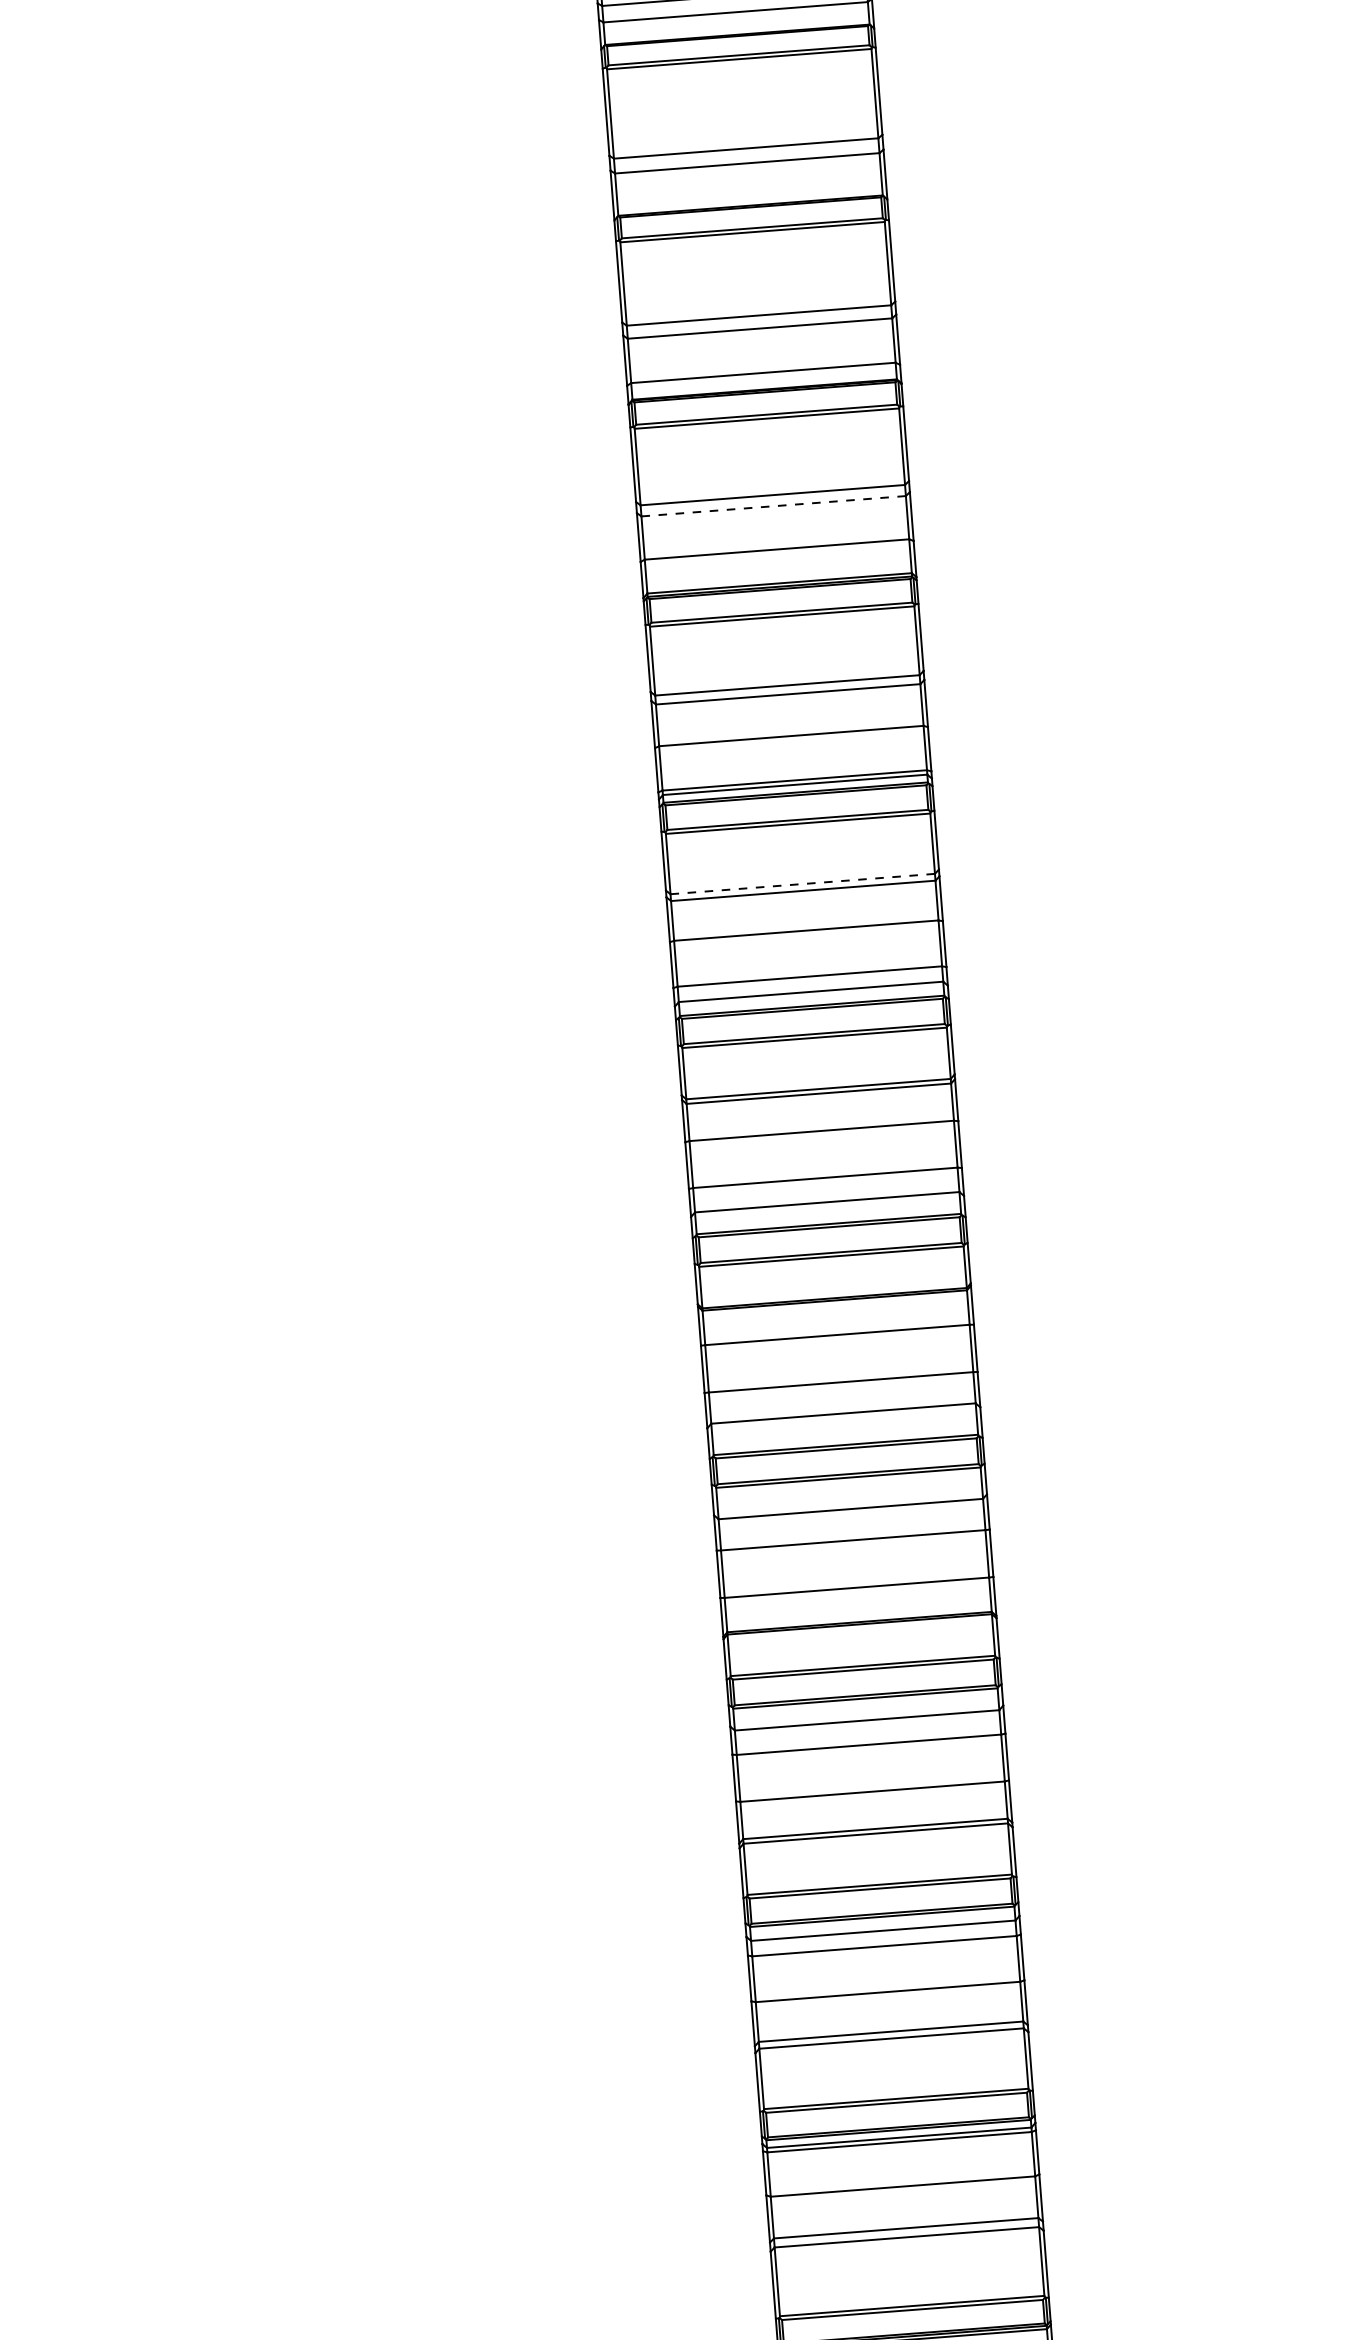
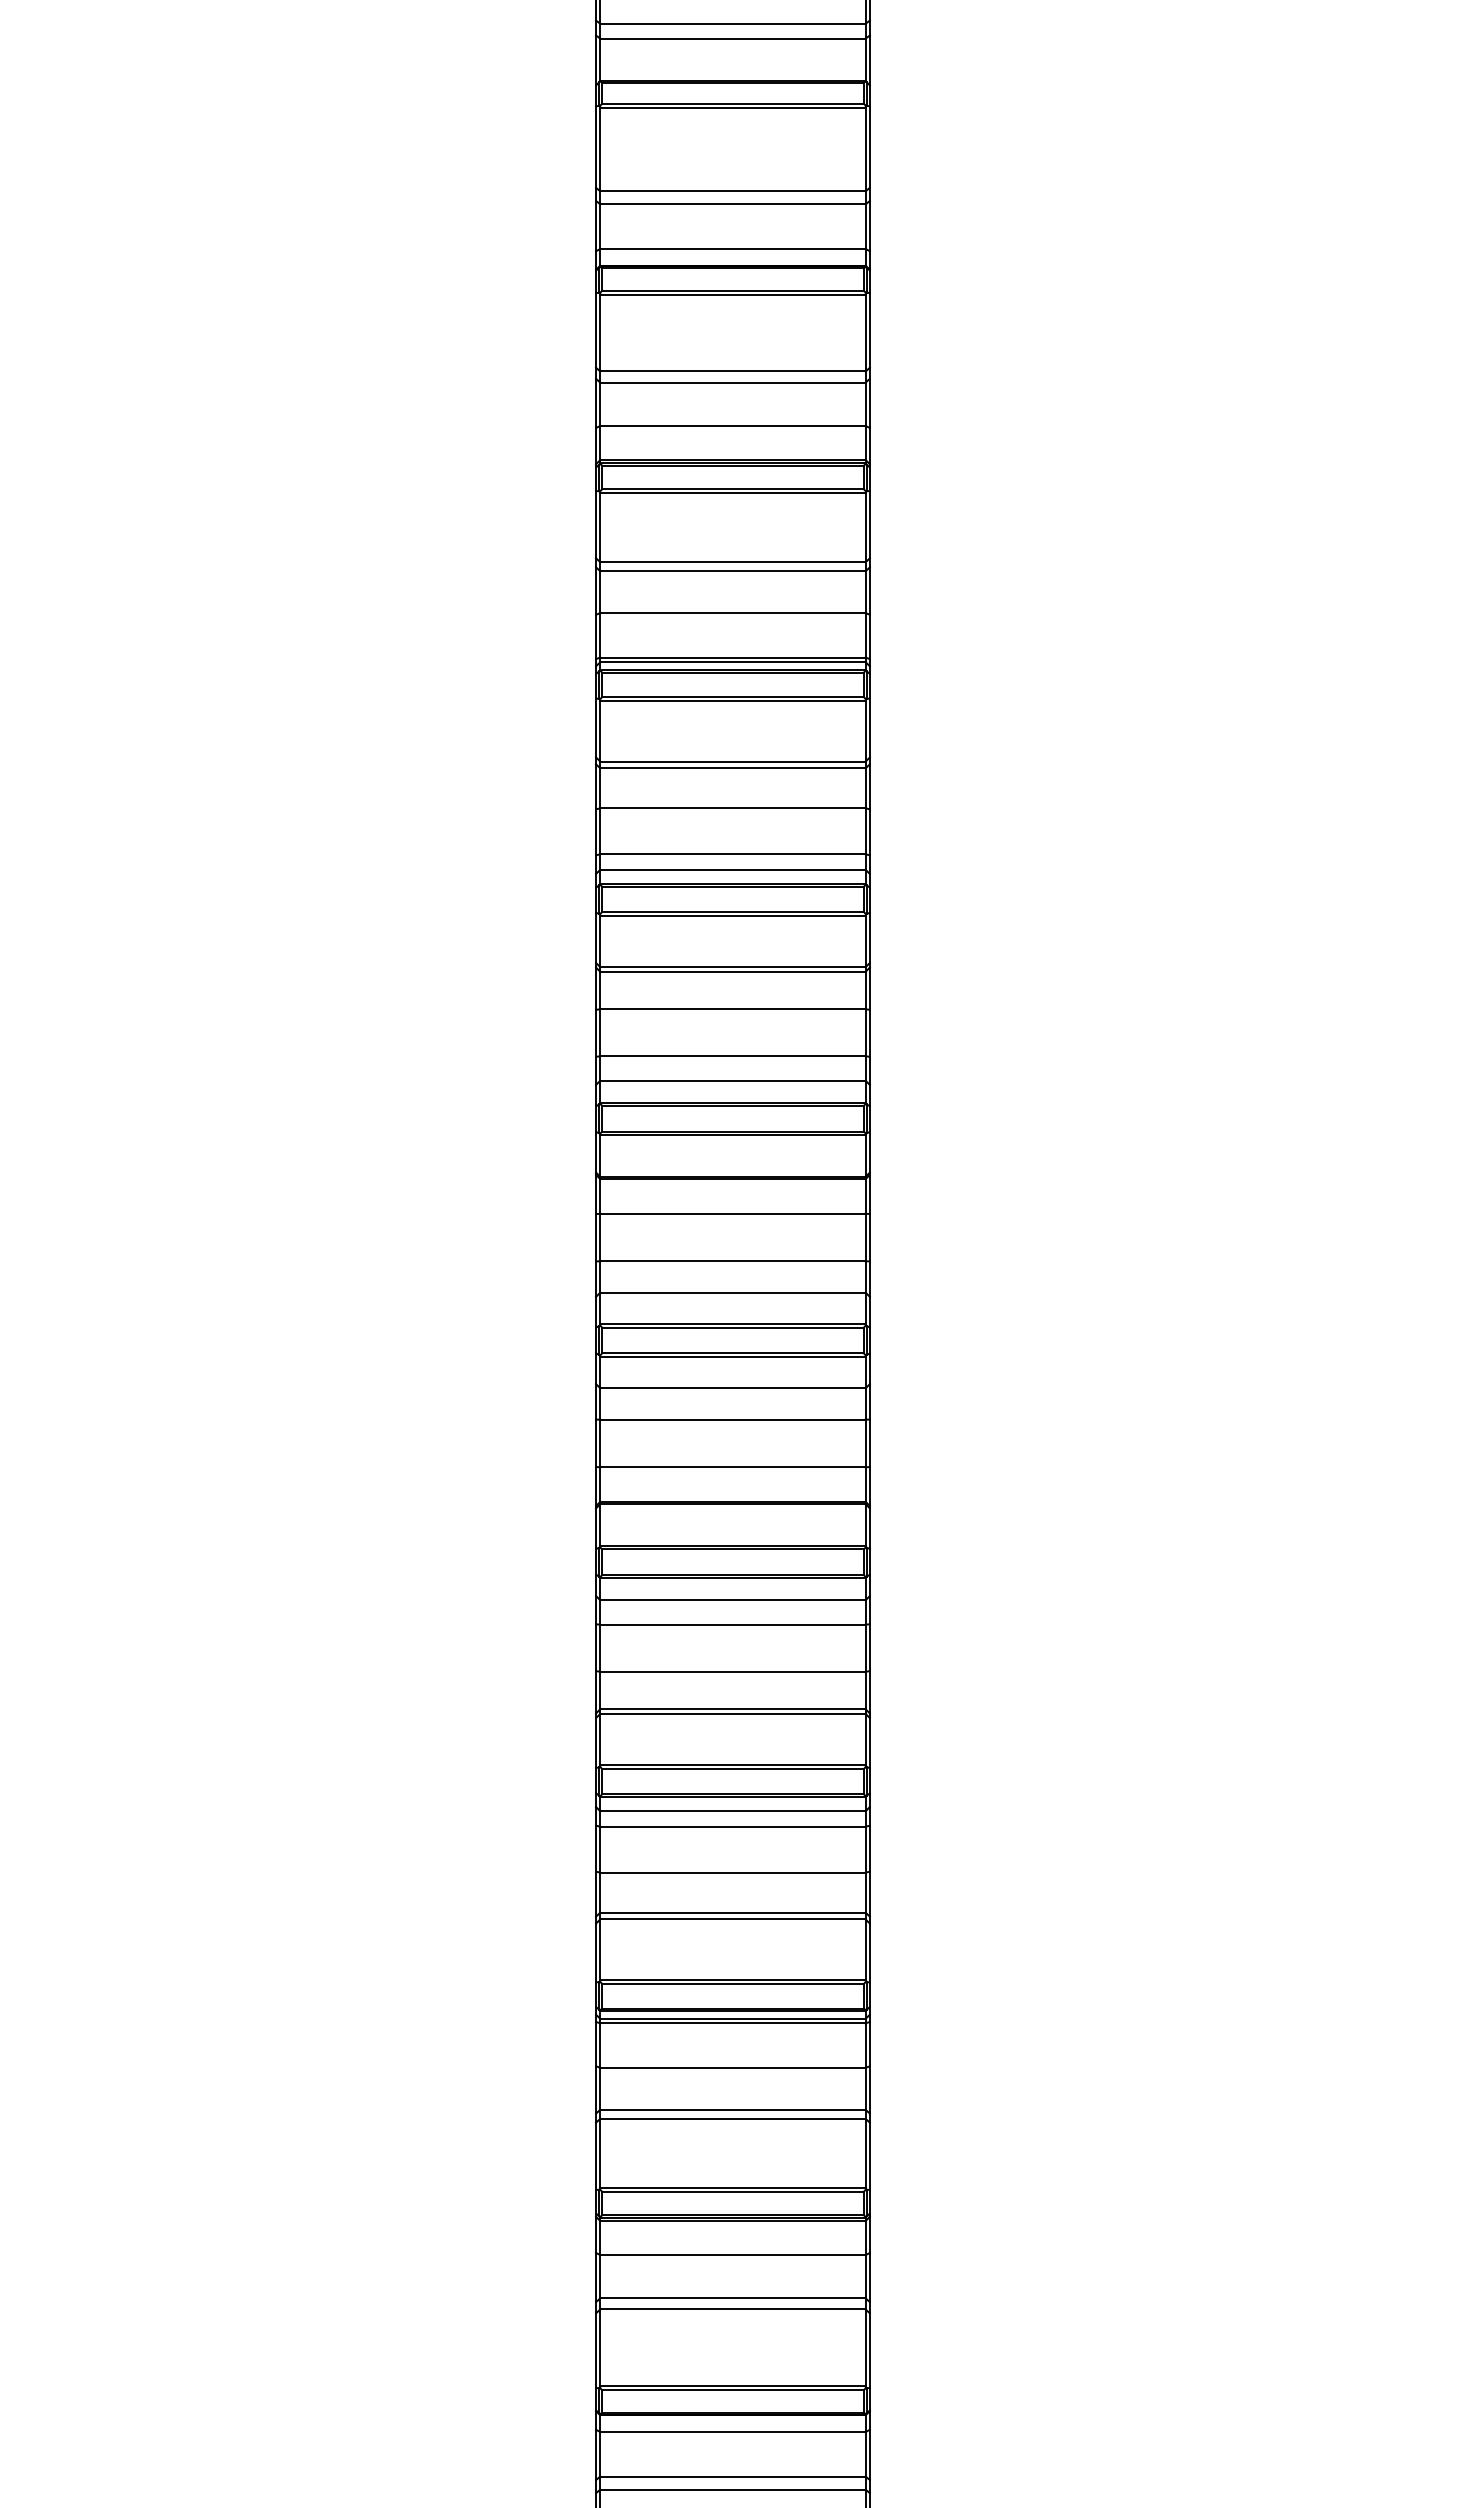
line: (773, 506) -> (732, 382), dashed -> solid
line: (802, 884) -> (732, 761), dashed -> solid

